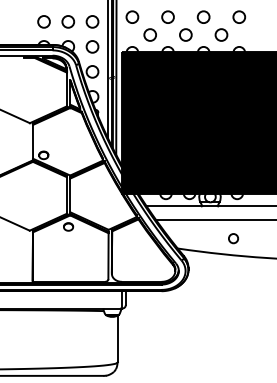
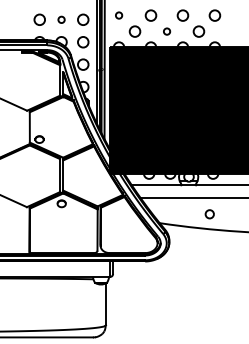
circle: (132, 16) -> (119, 14), size x0.6
circle: (68, 21) -> (61, 19), size x0.6
circle: (185, 34) -> (166, 31), size x0.6

